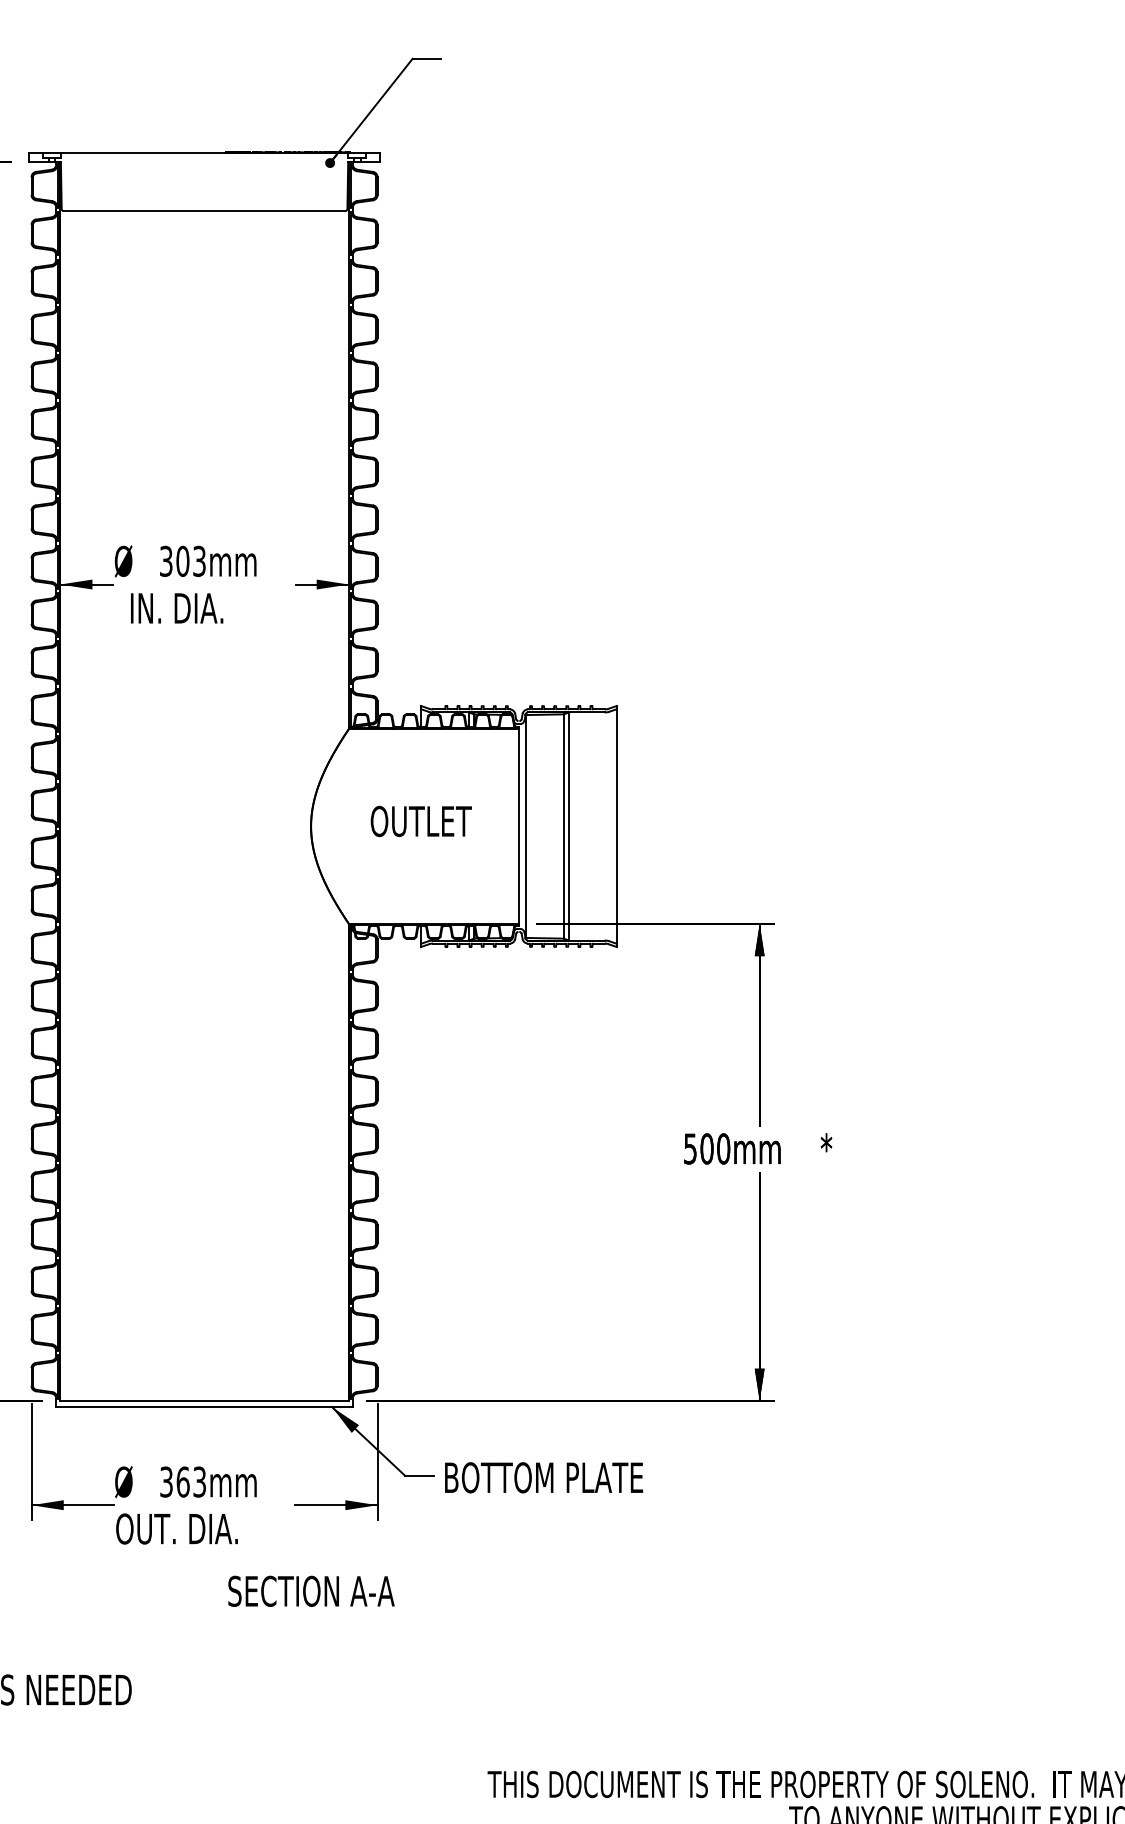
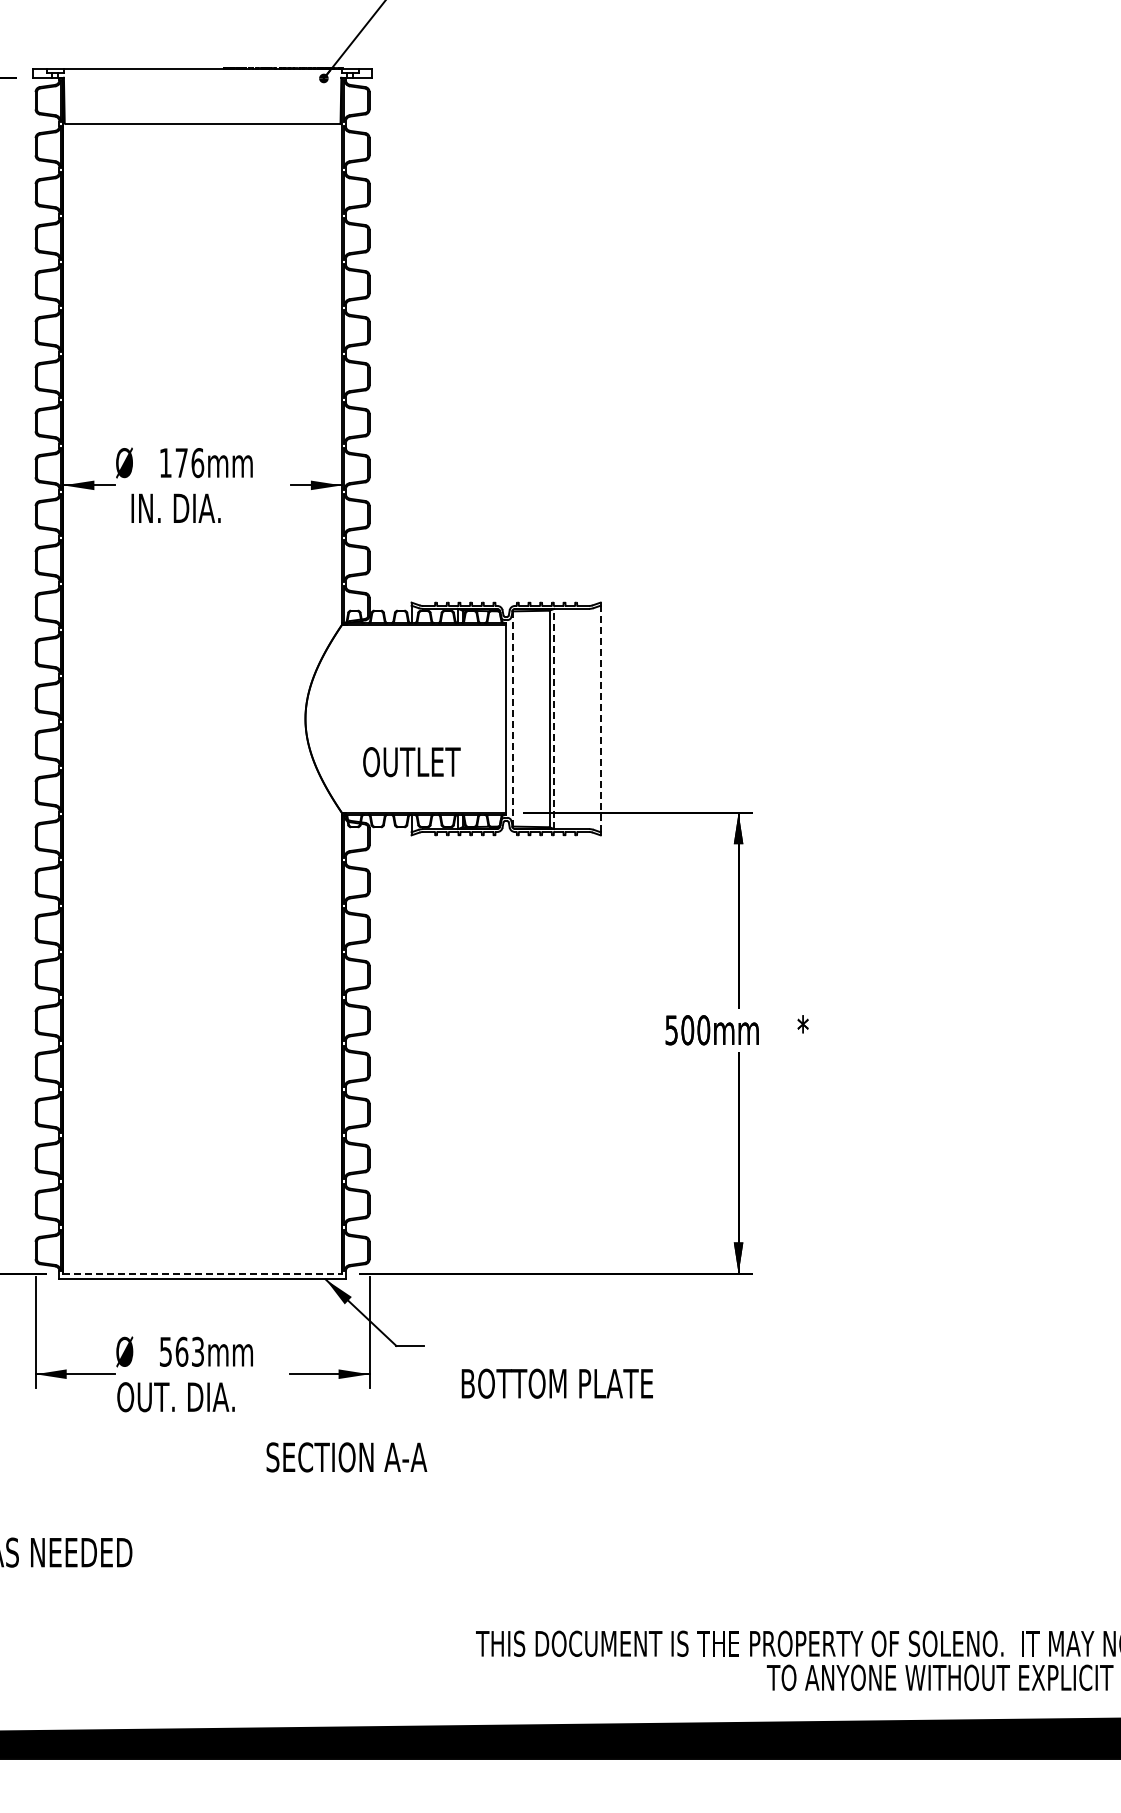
text: (182, 561) -> (181, 463), 303mm -> 176mm
text: (420, 821) -> (411, 762), moved
line: (525, 826) -> (512, 718), solid -> dashed
line: (569, 826) -> (554, 718), solid -> dashed
line: (616, 826) -> (600, 718), solid -> dashed
line: (205, 1400) -> (203, 1273), solid -> dashed
text: (543, 1477) -> (556, 1383), moved
text: (166, 1481) -> (165, 1351), 363mm -> 563mm
text: (311, 1591) -> (346, 1457), moved

